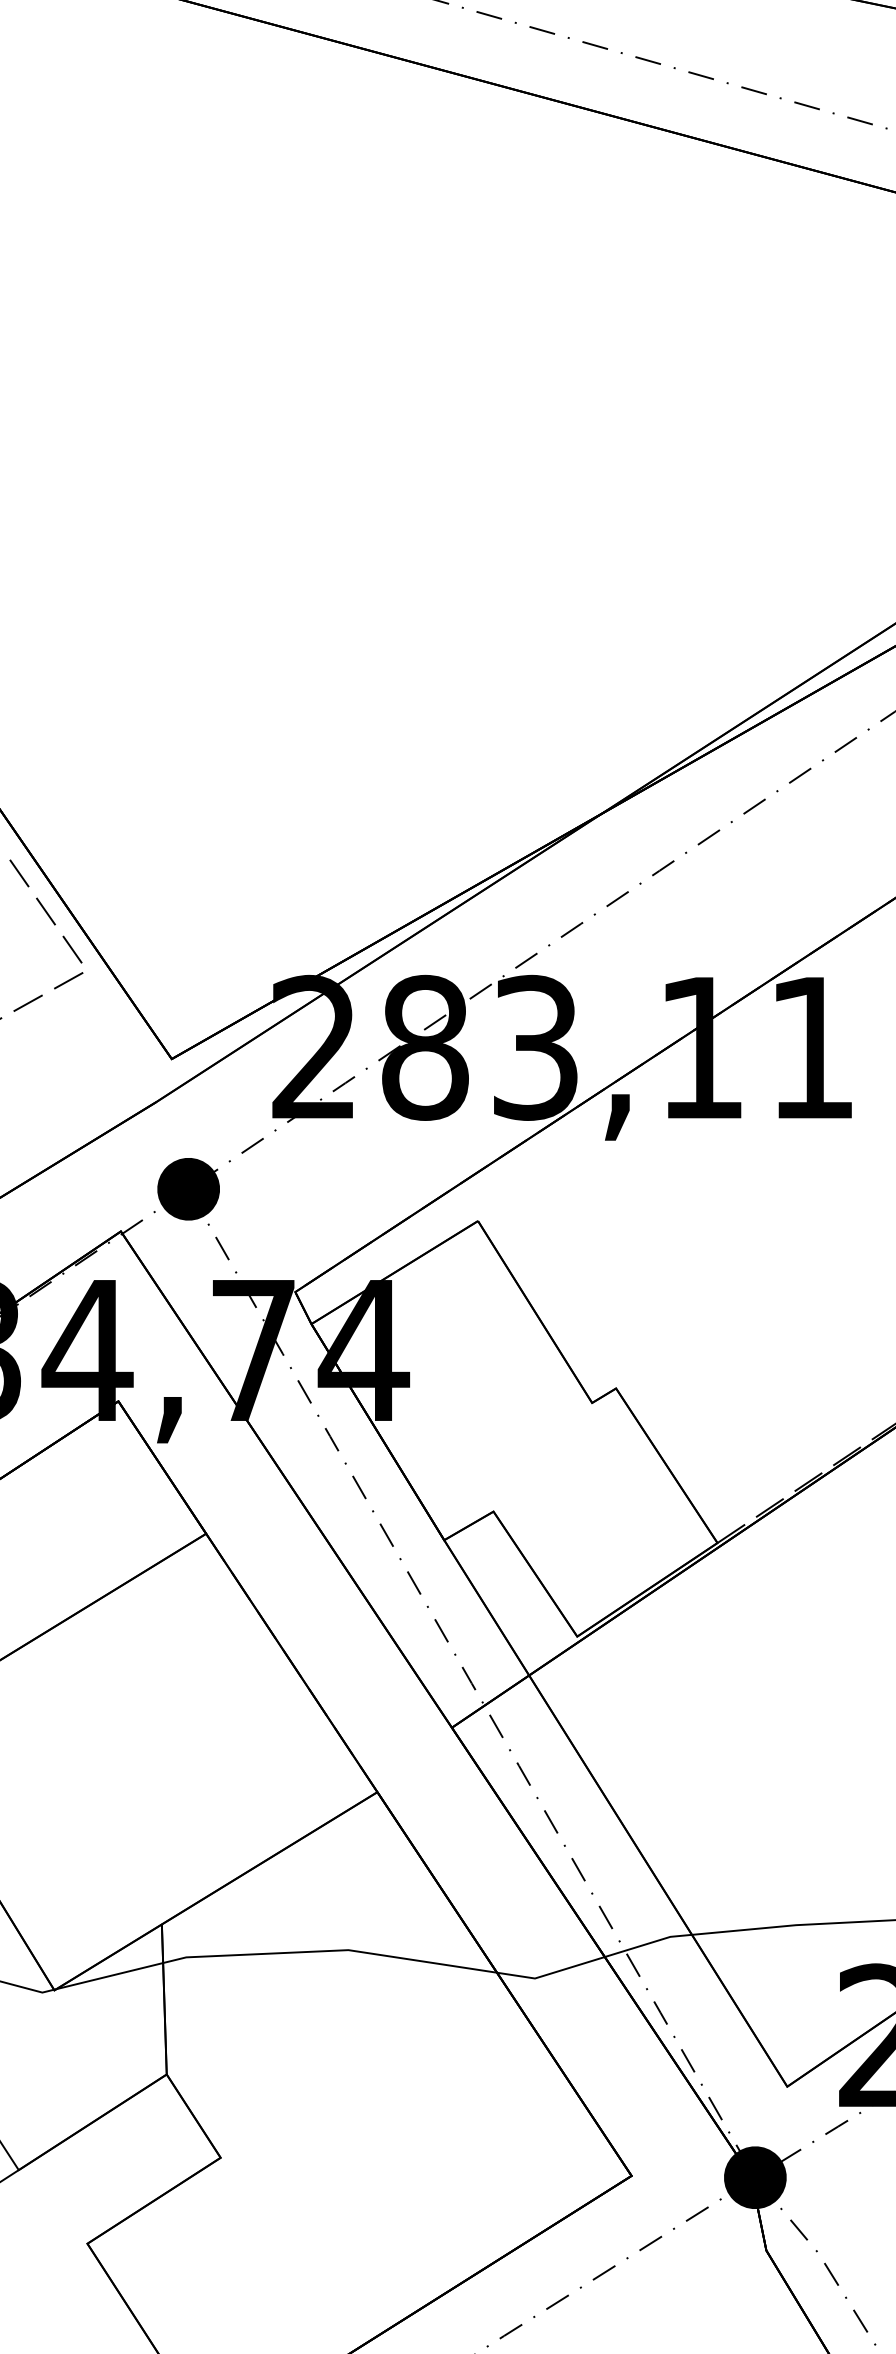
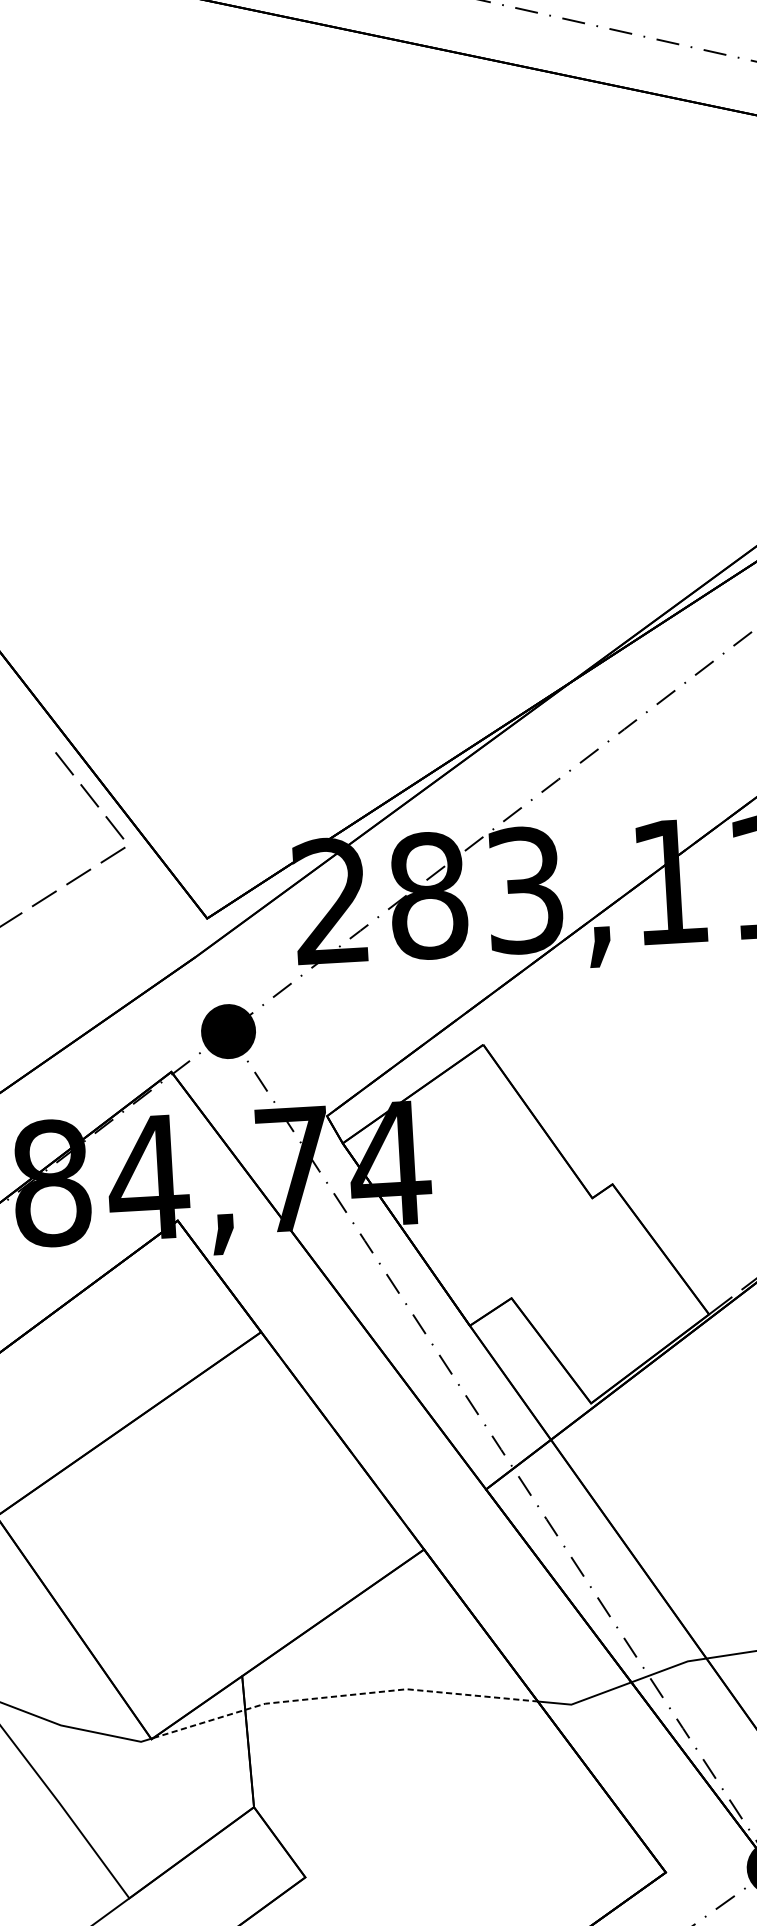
line: (275, 1953) -> (343, 1695), solid -> dashed

